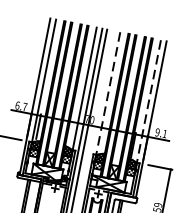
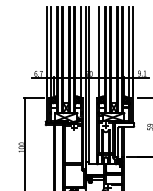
line: (107, 93) -> (98, 52), dashed -> solid
line: (148, 101) -> (128, 52), dashed -> solid

